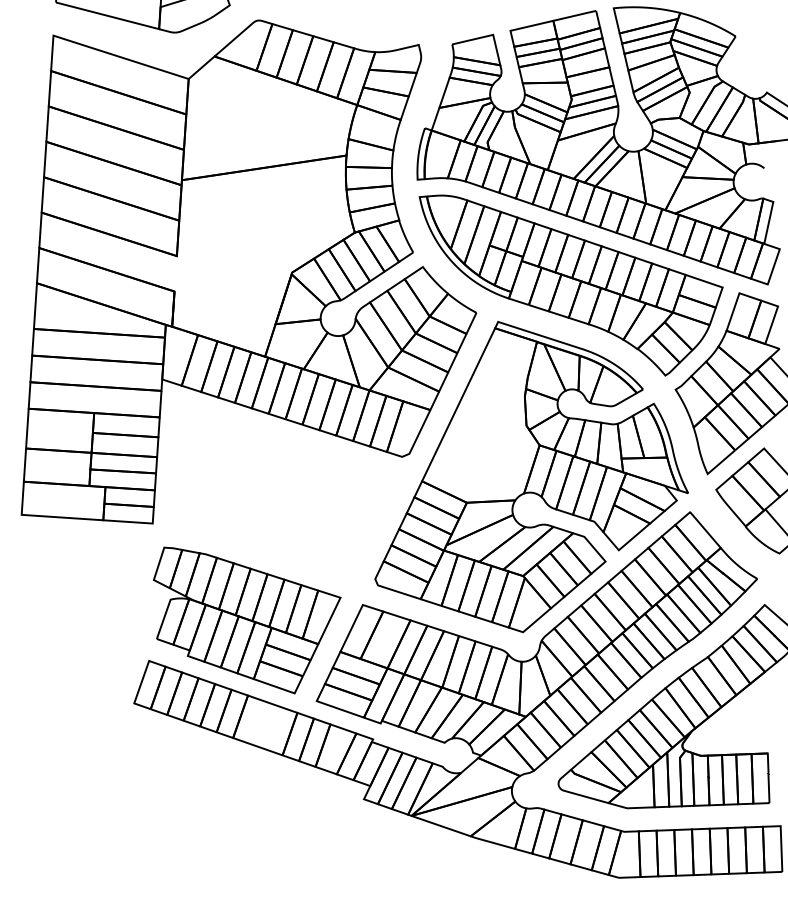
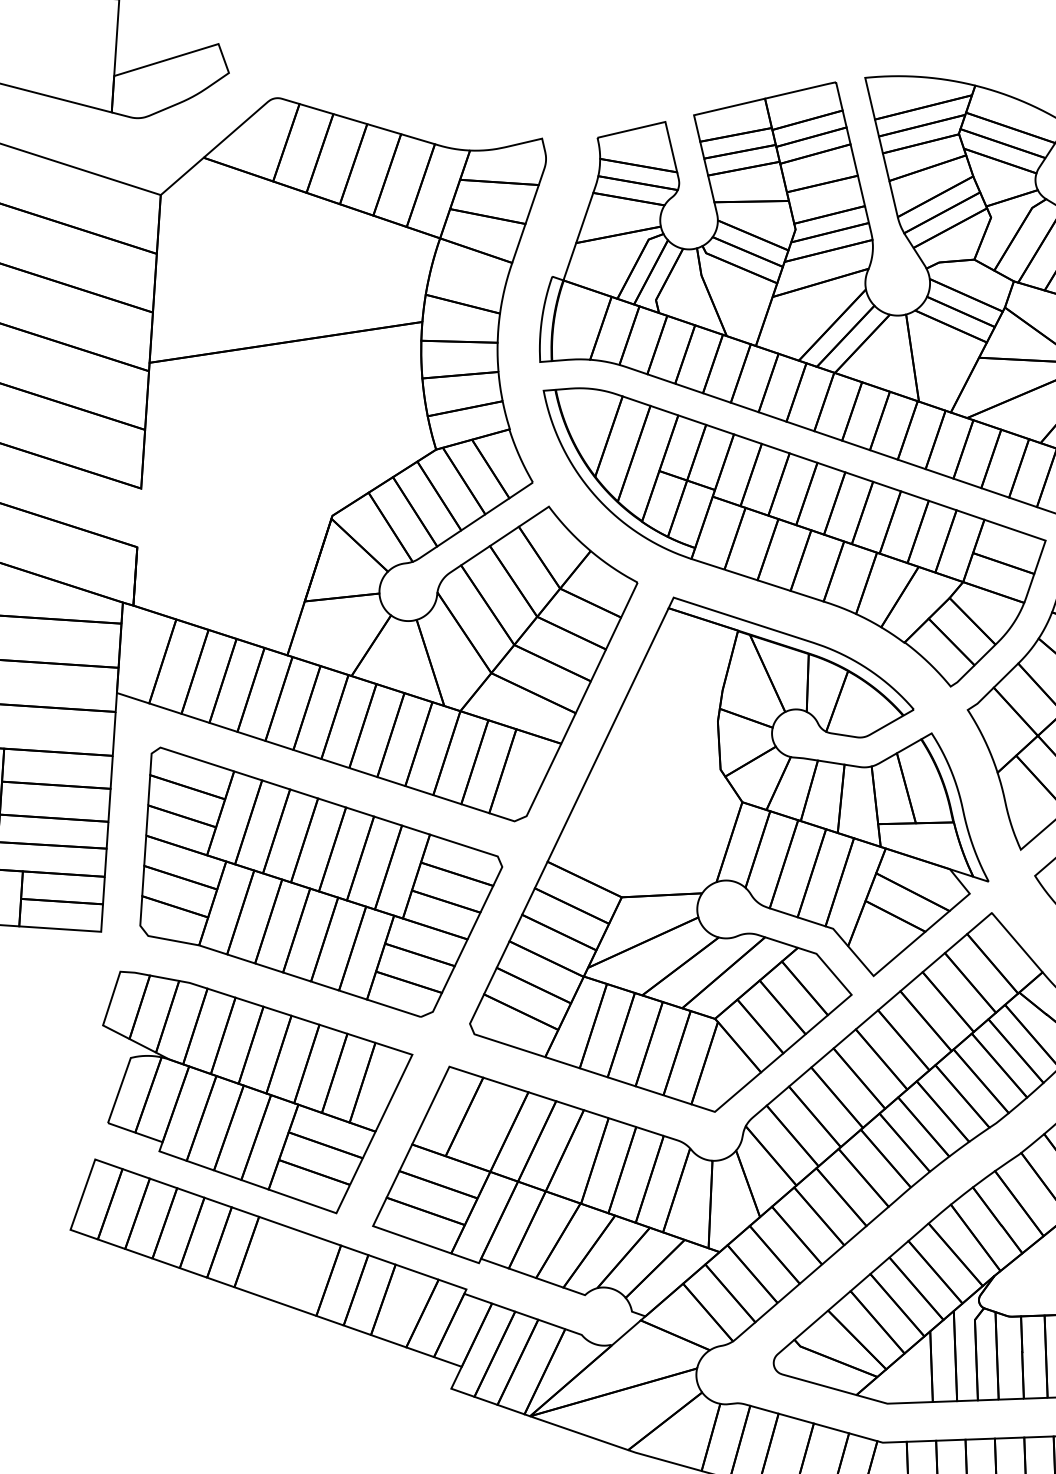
part: (285, 493) -> (321, 881), added

